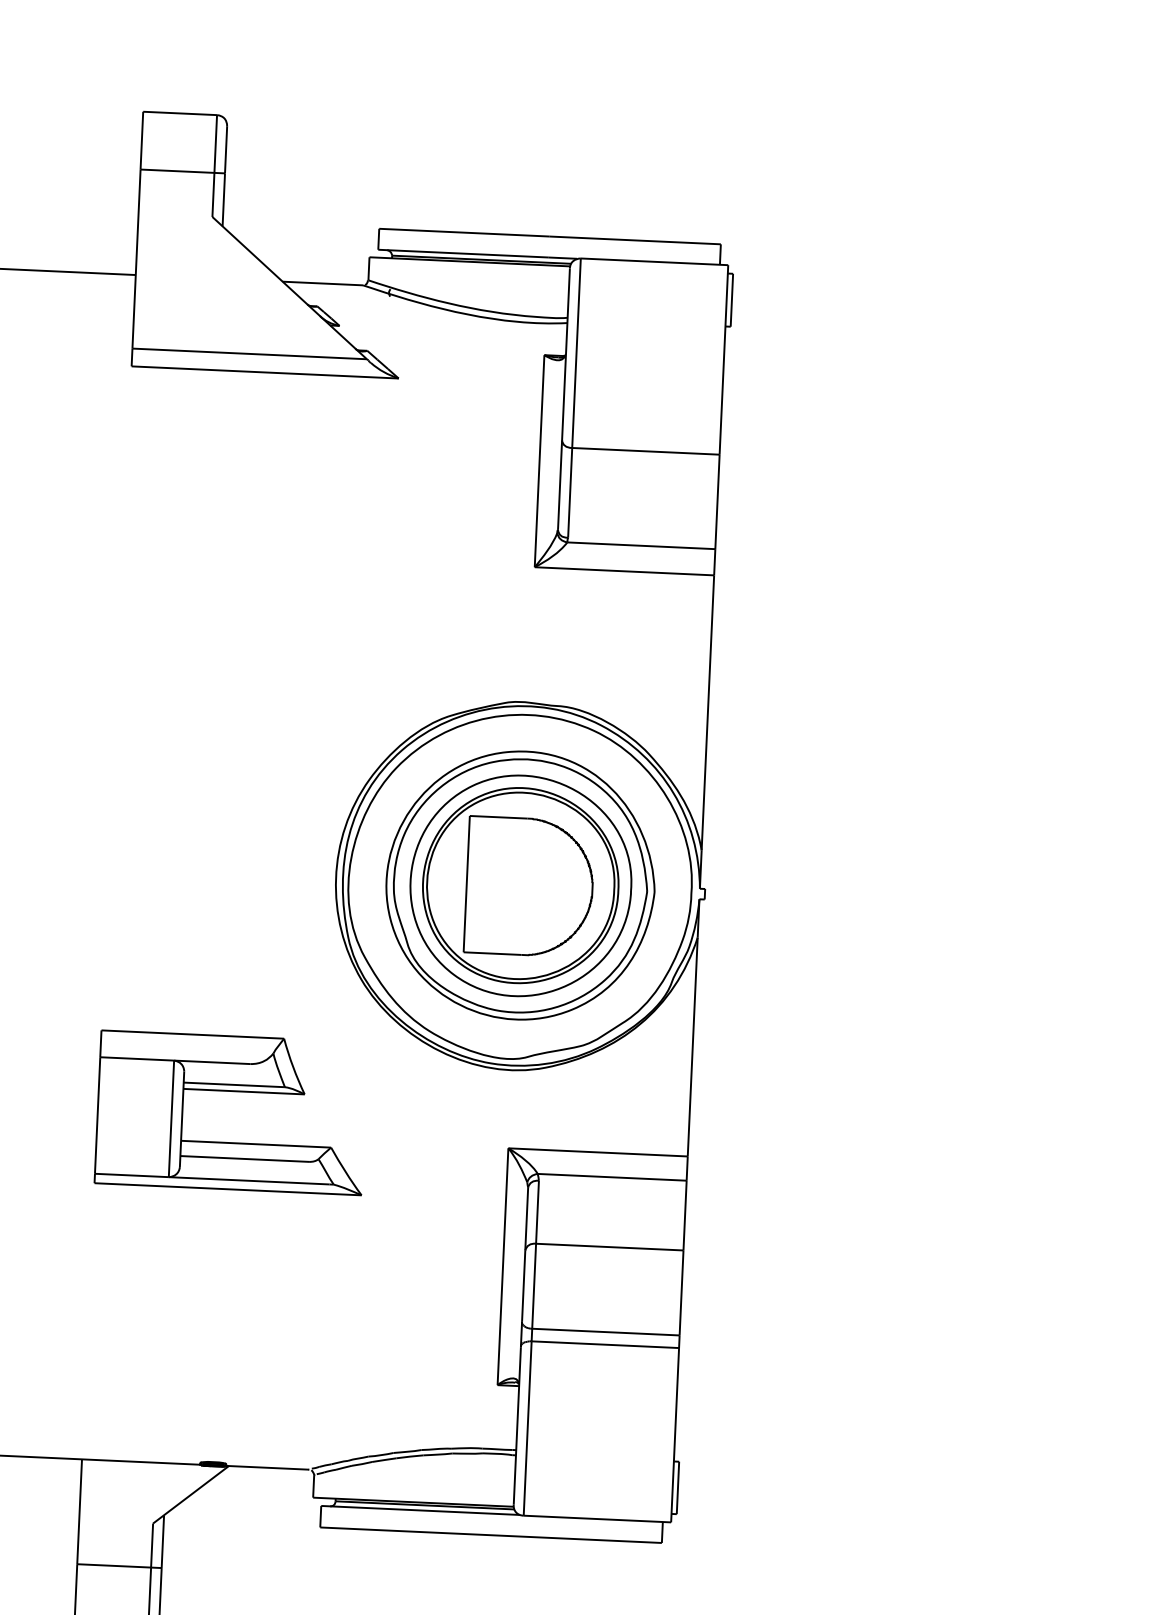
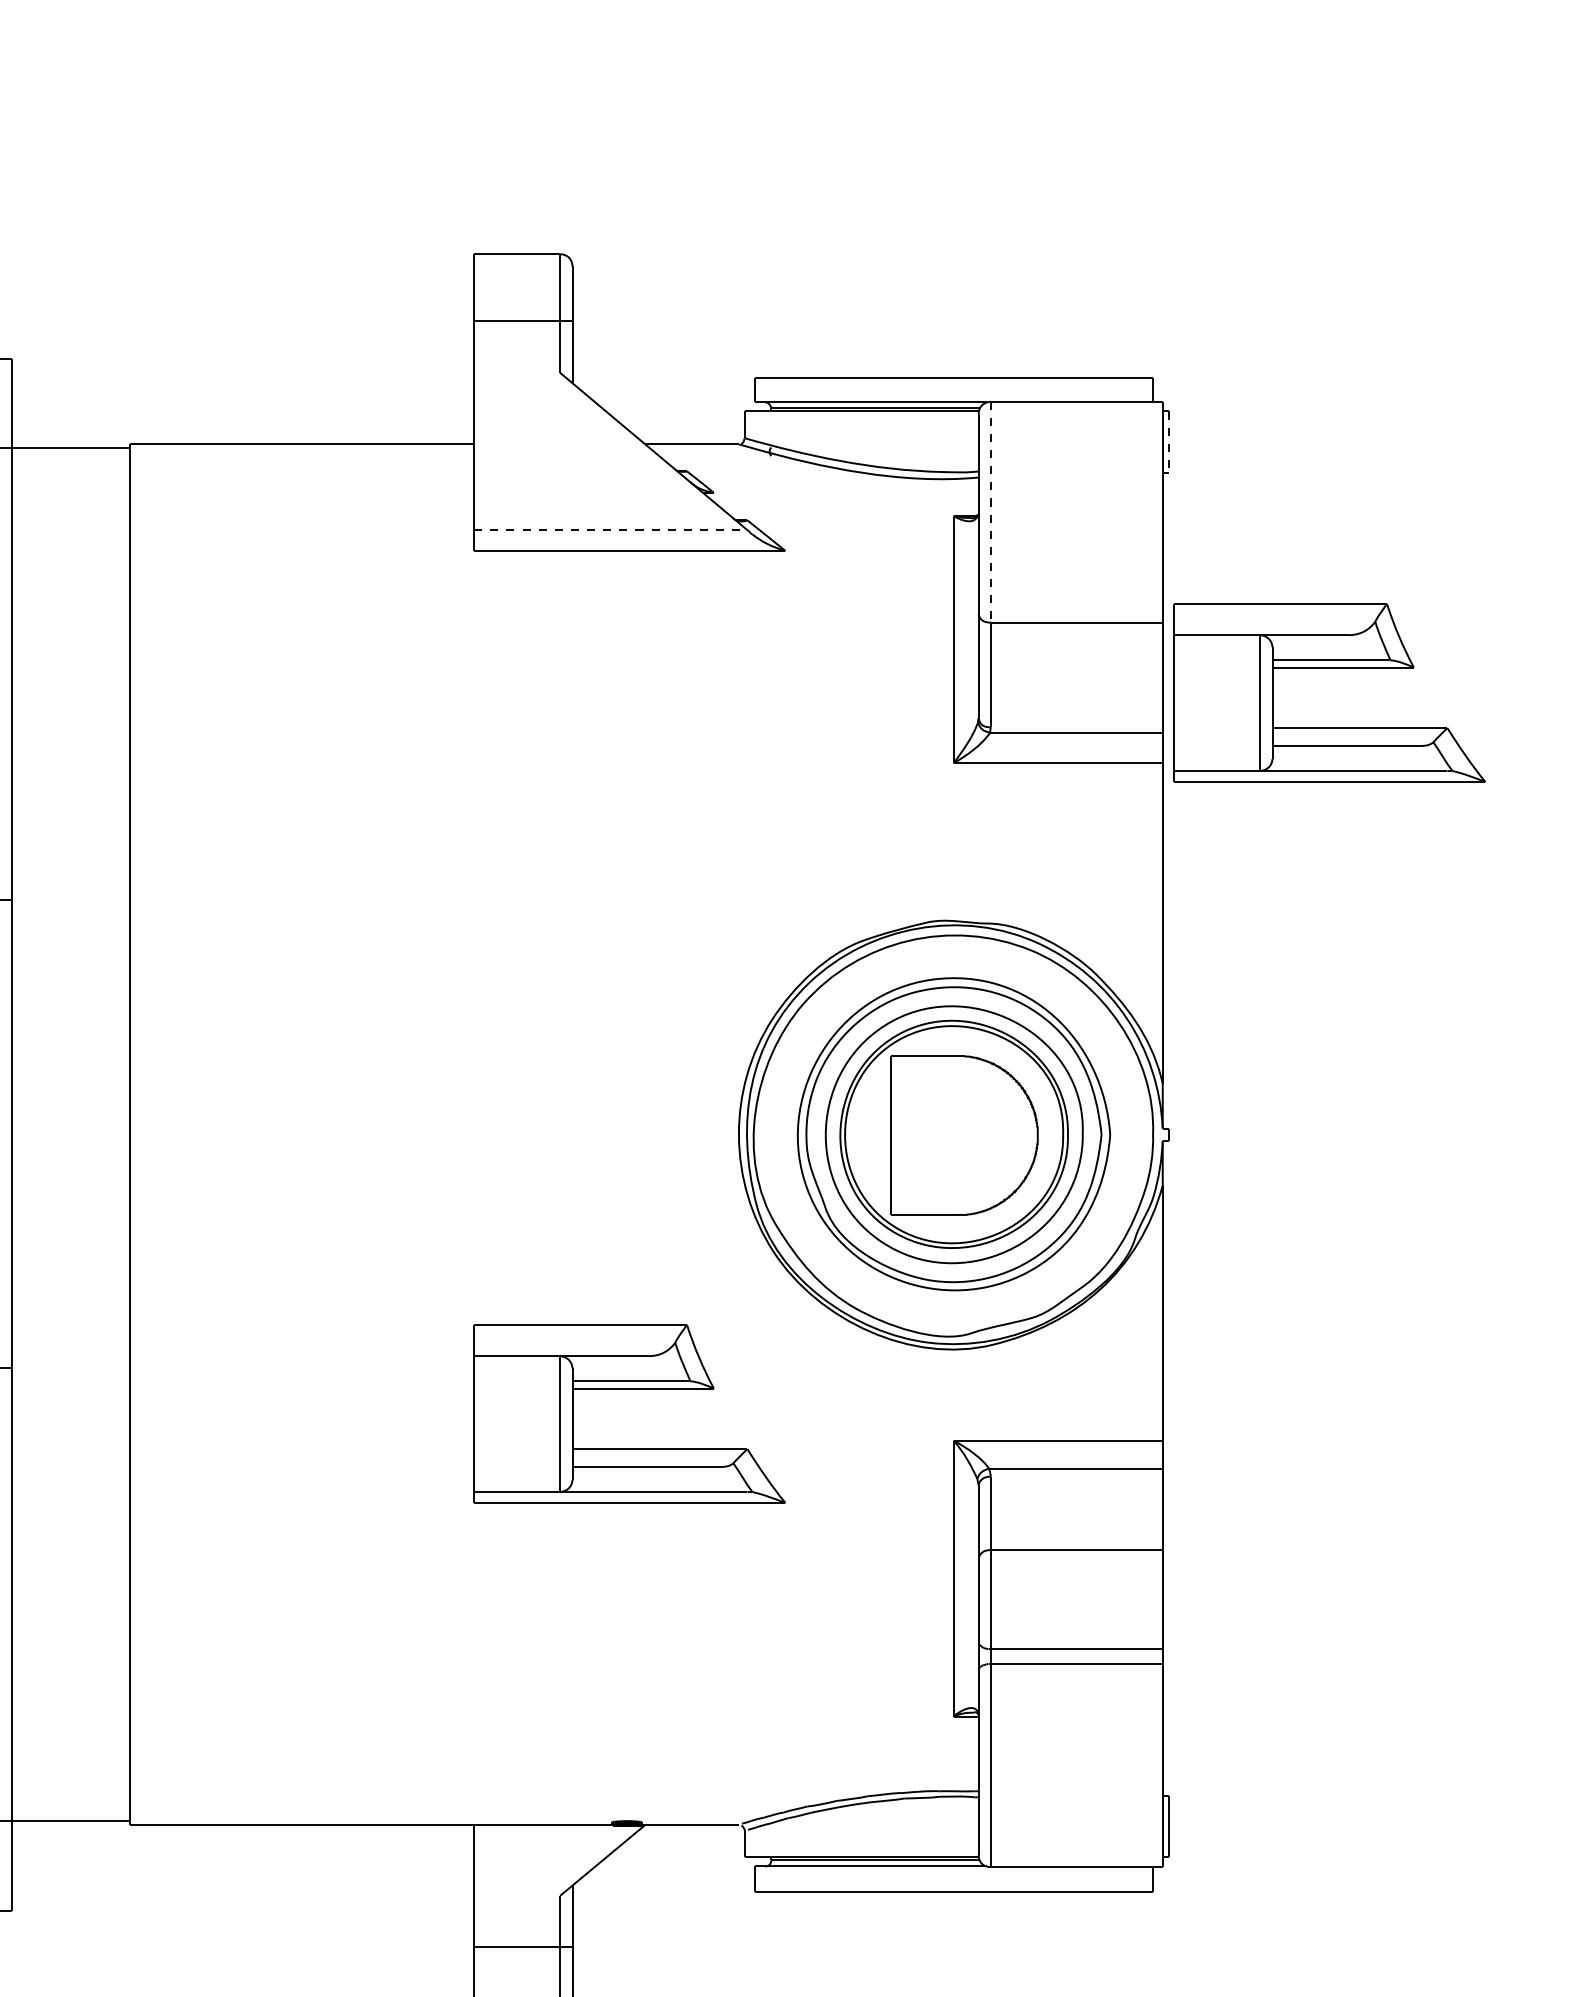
line: (731, 300) -> (1168, 442), solid -> dashed
line: (576, 353) -> (990, 512), solid -> dashed
line: (249, 354) -> (610, 530), solid -> dashed
part: (860, 500) -> (1329, 668), added

